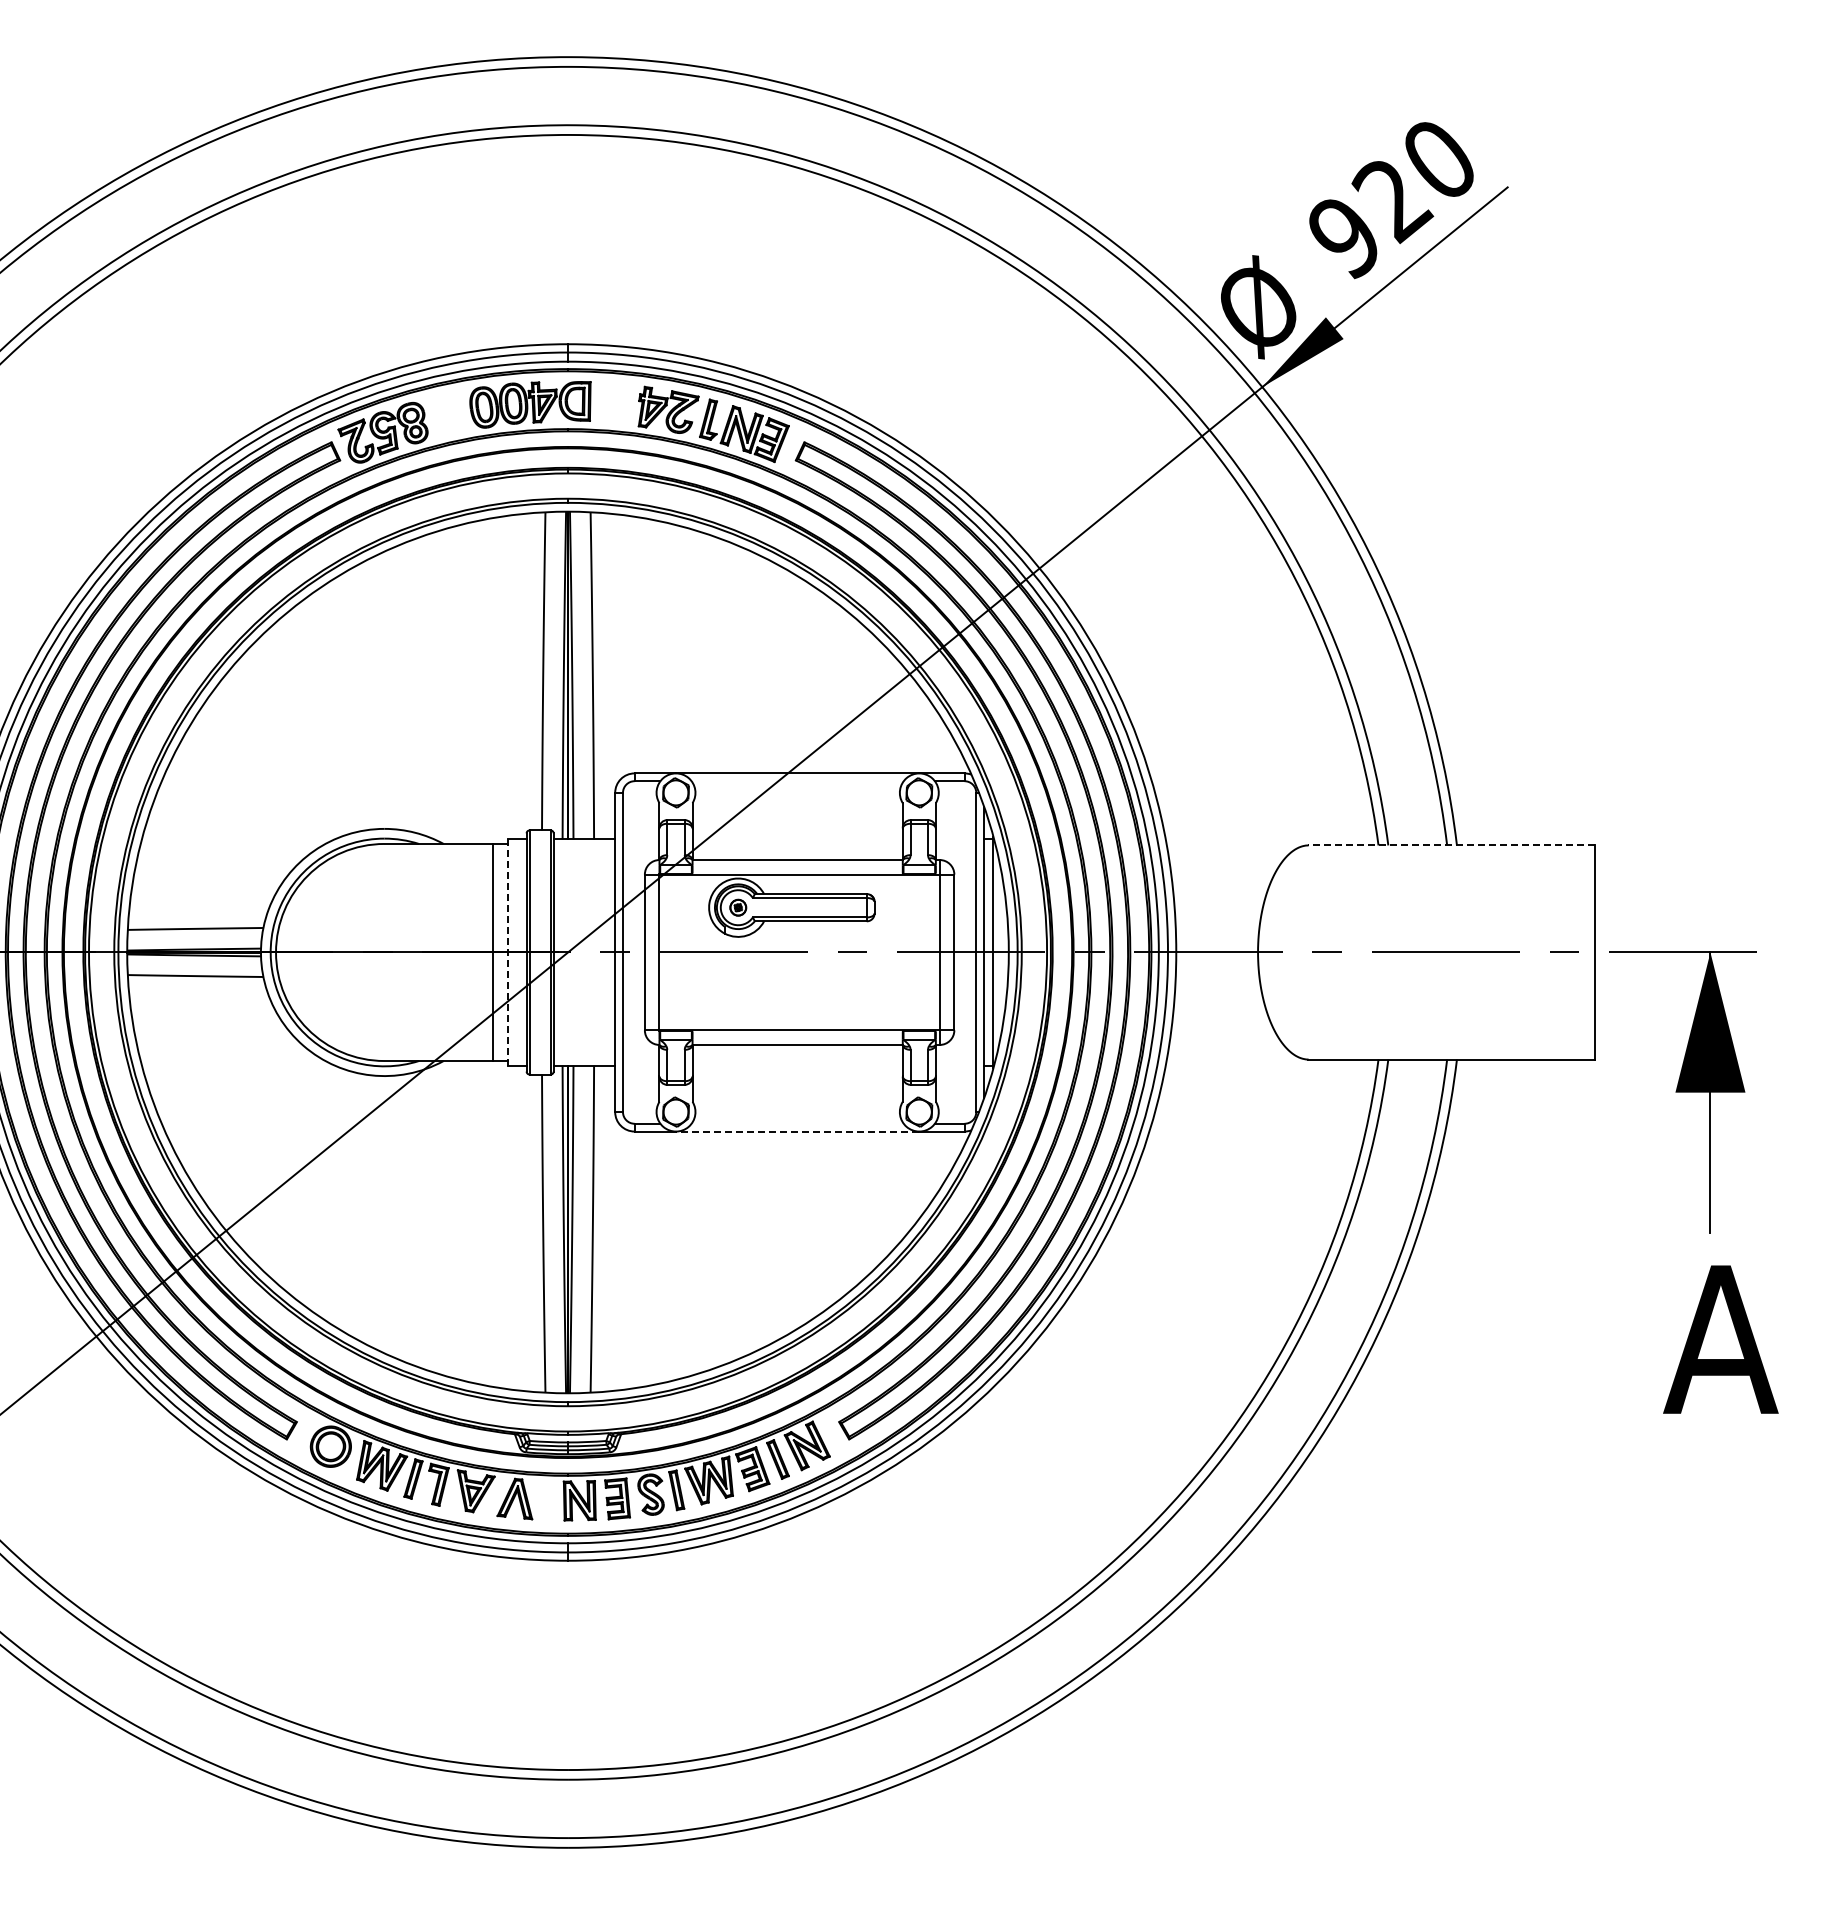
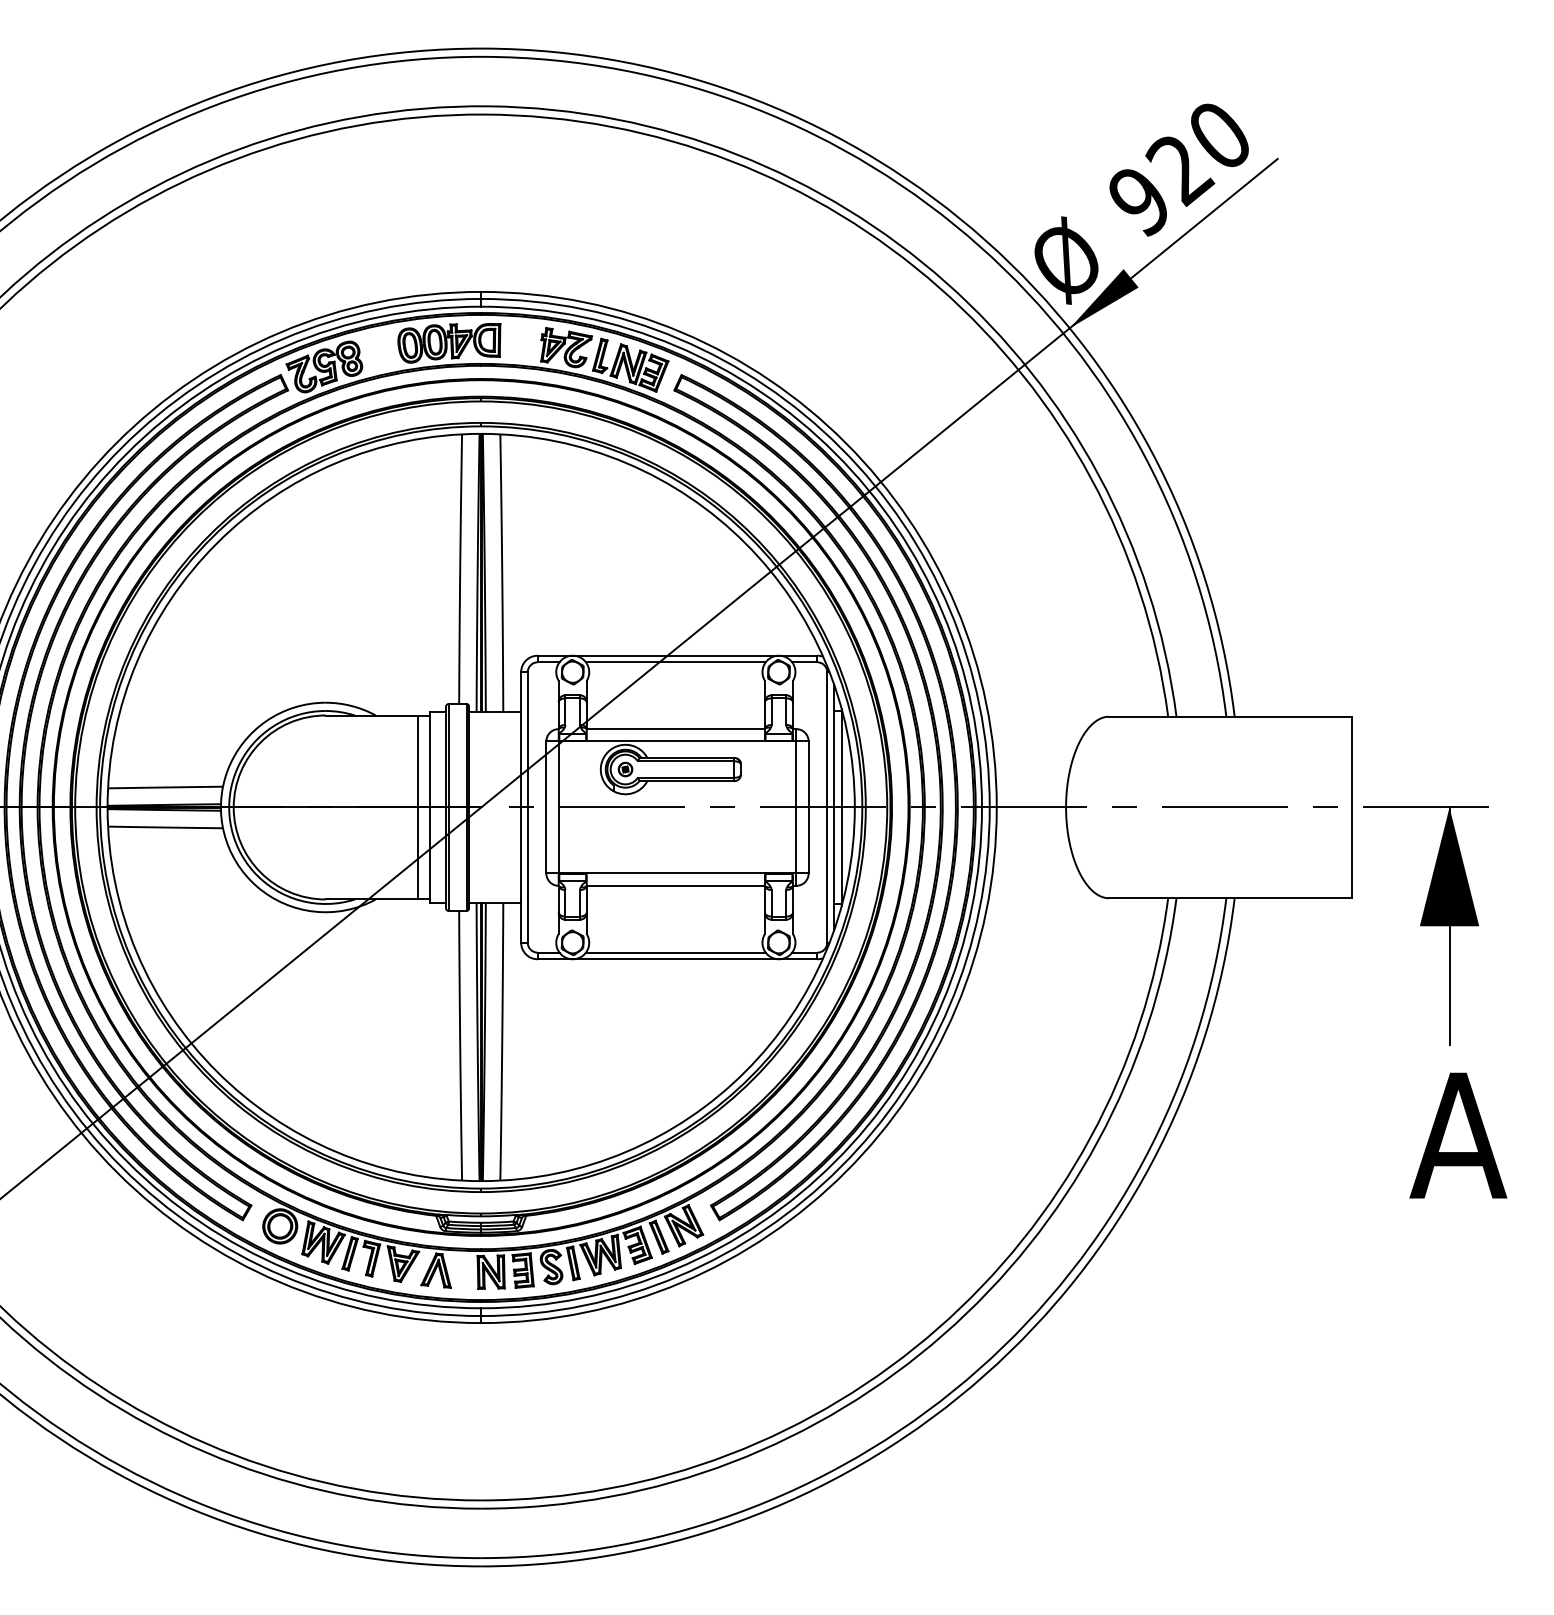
line: (797, 781) -> (675, 662), added
line: (1451, 845) -> (1230, 716), dashed -> solid
line: (508, 952) -> (430, 807), dashed -> solid
line: (797, 1123) -> (675, 952), added
line: (797, 1131) -> (675, 959), dashed -> solid

